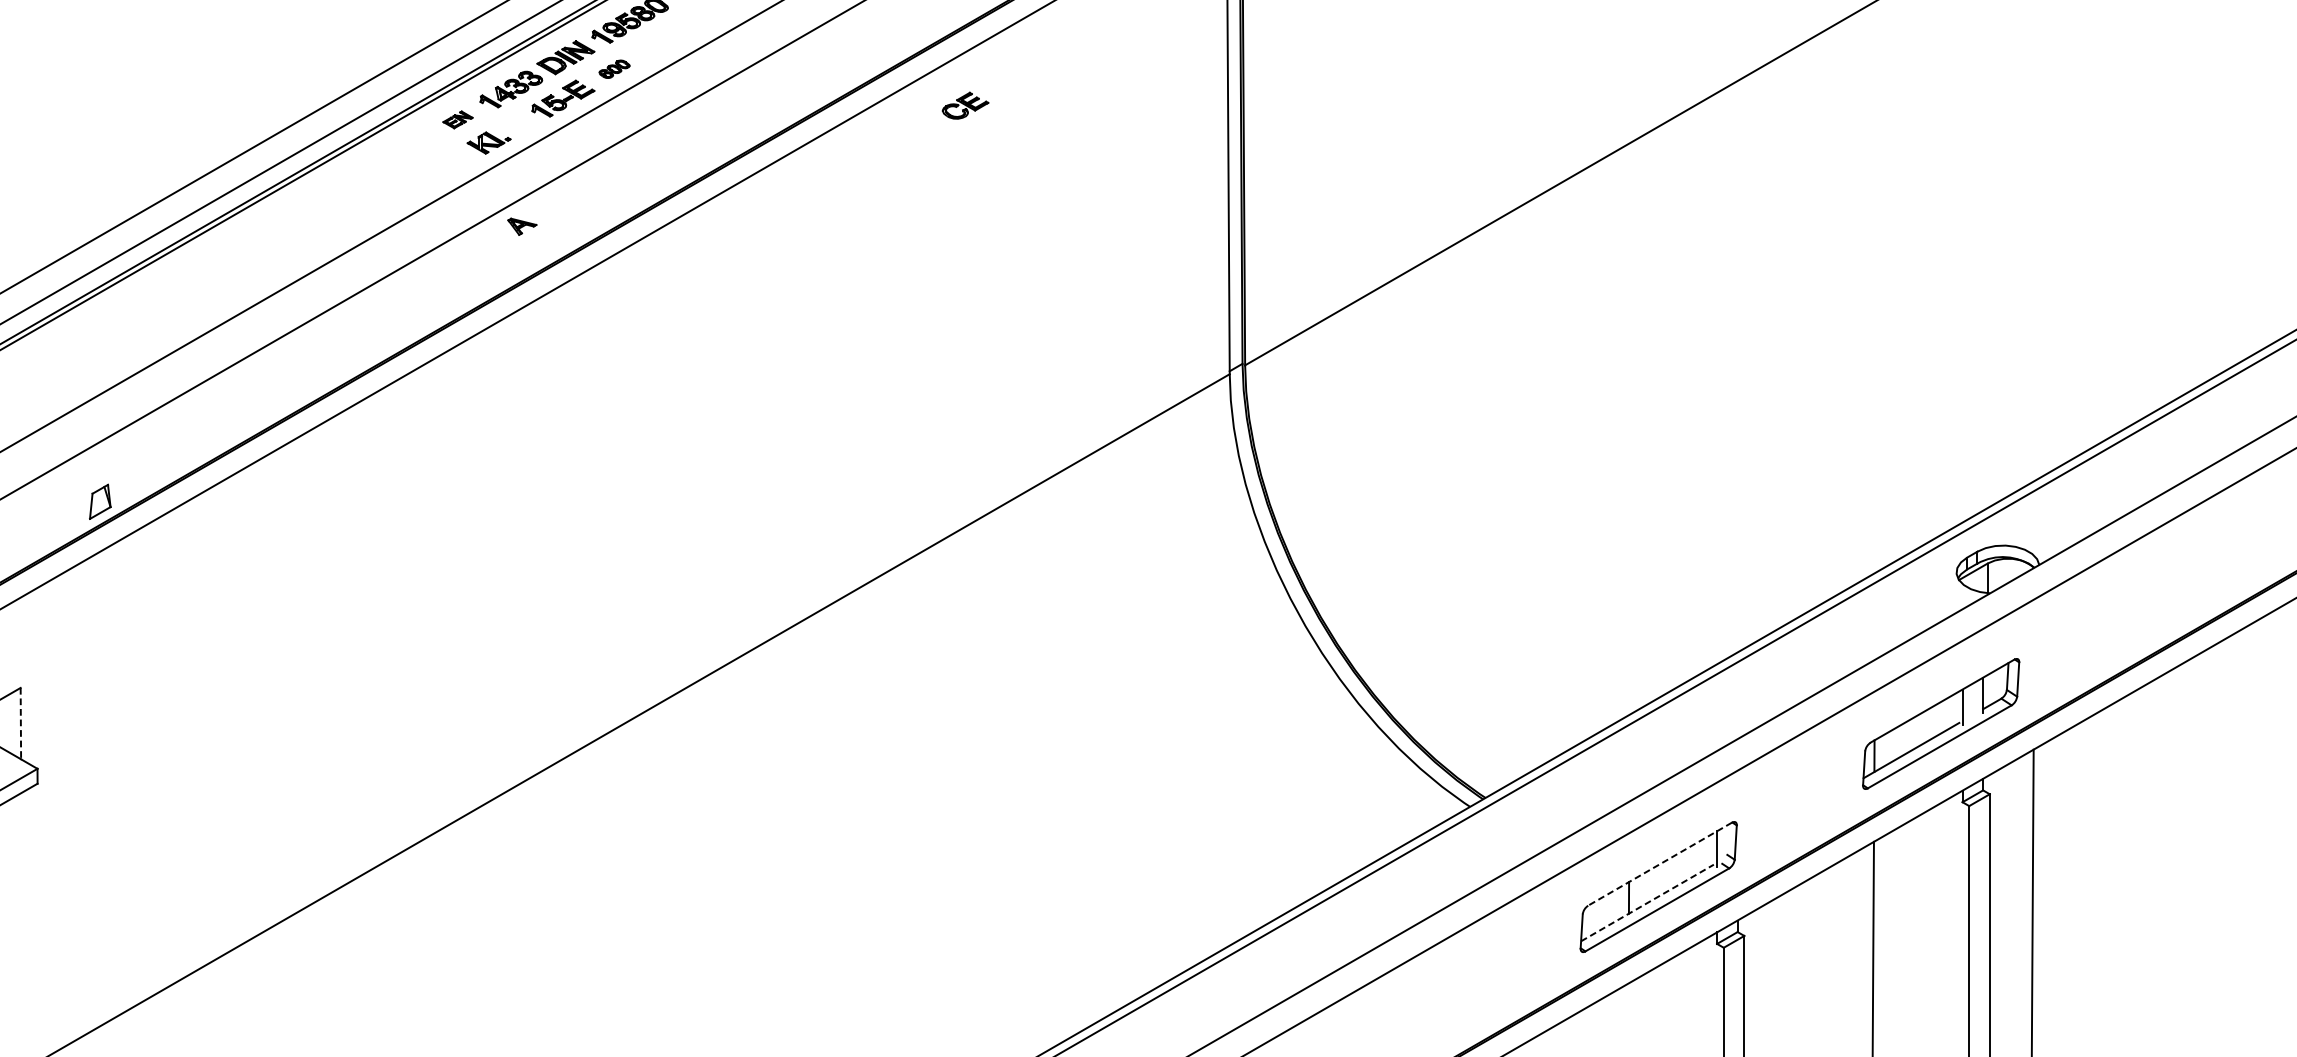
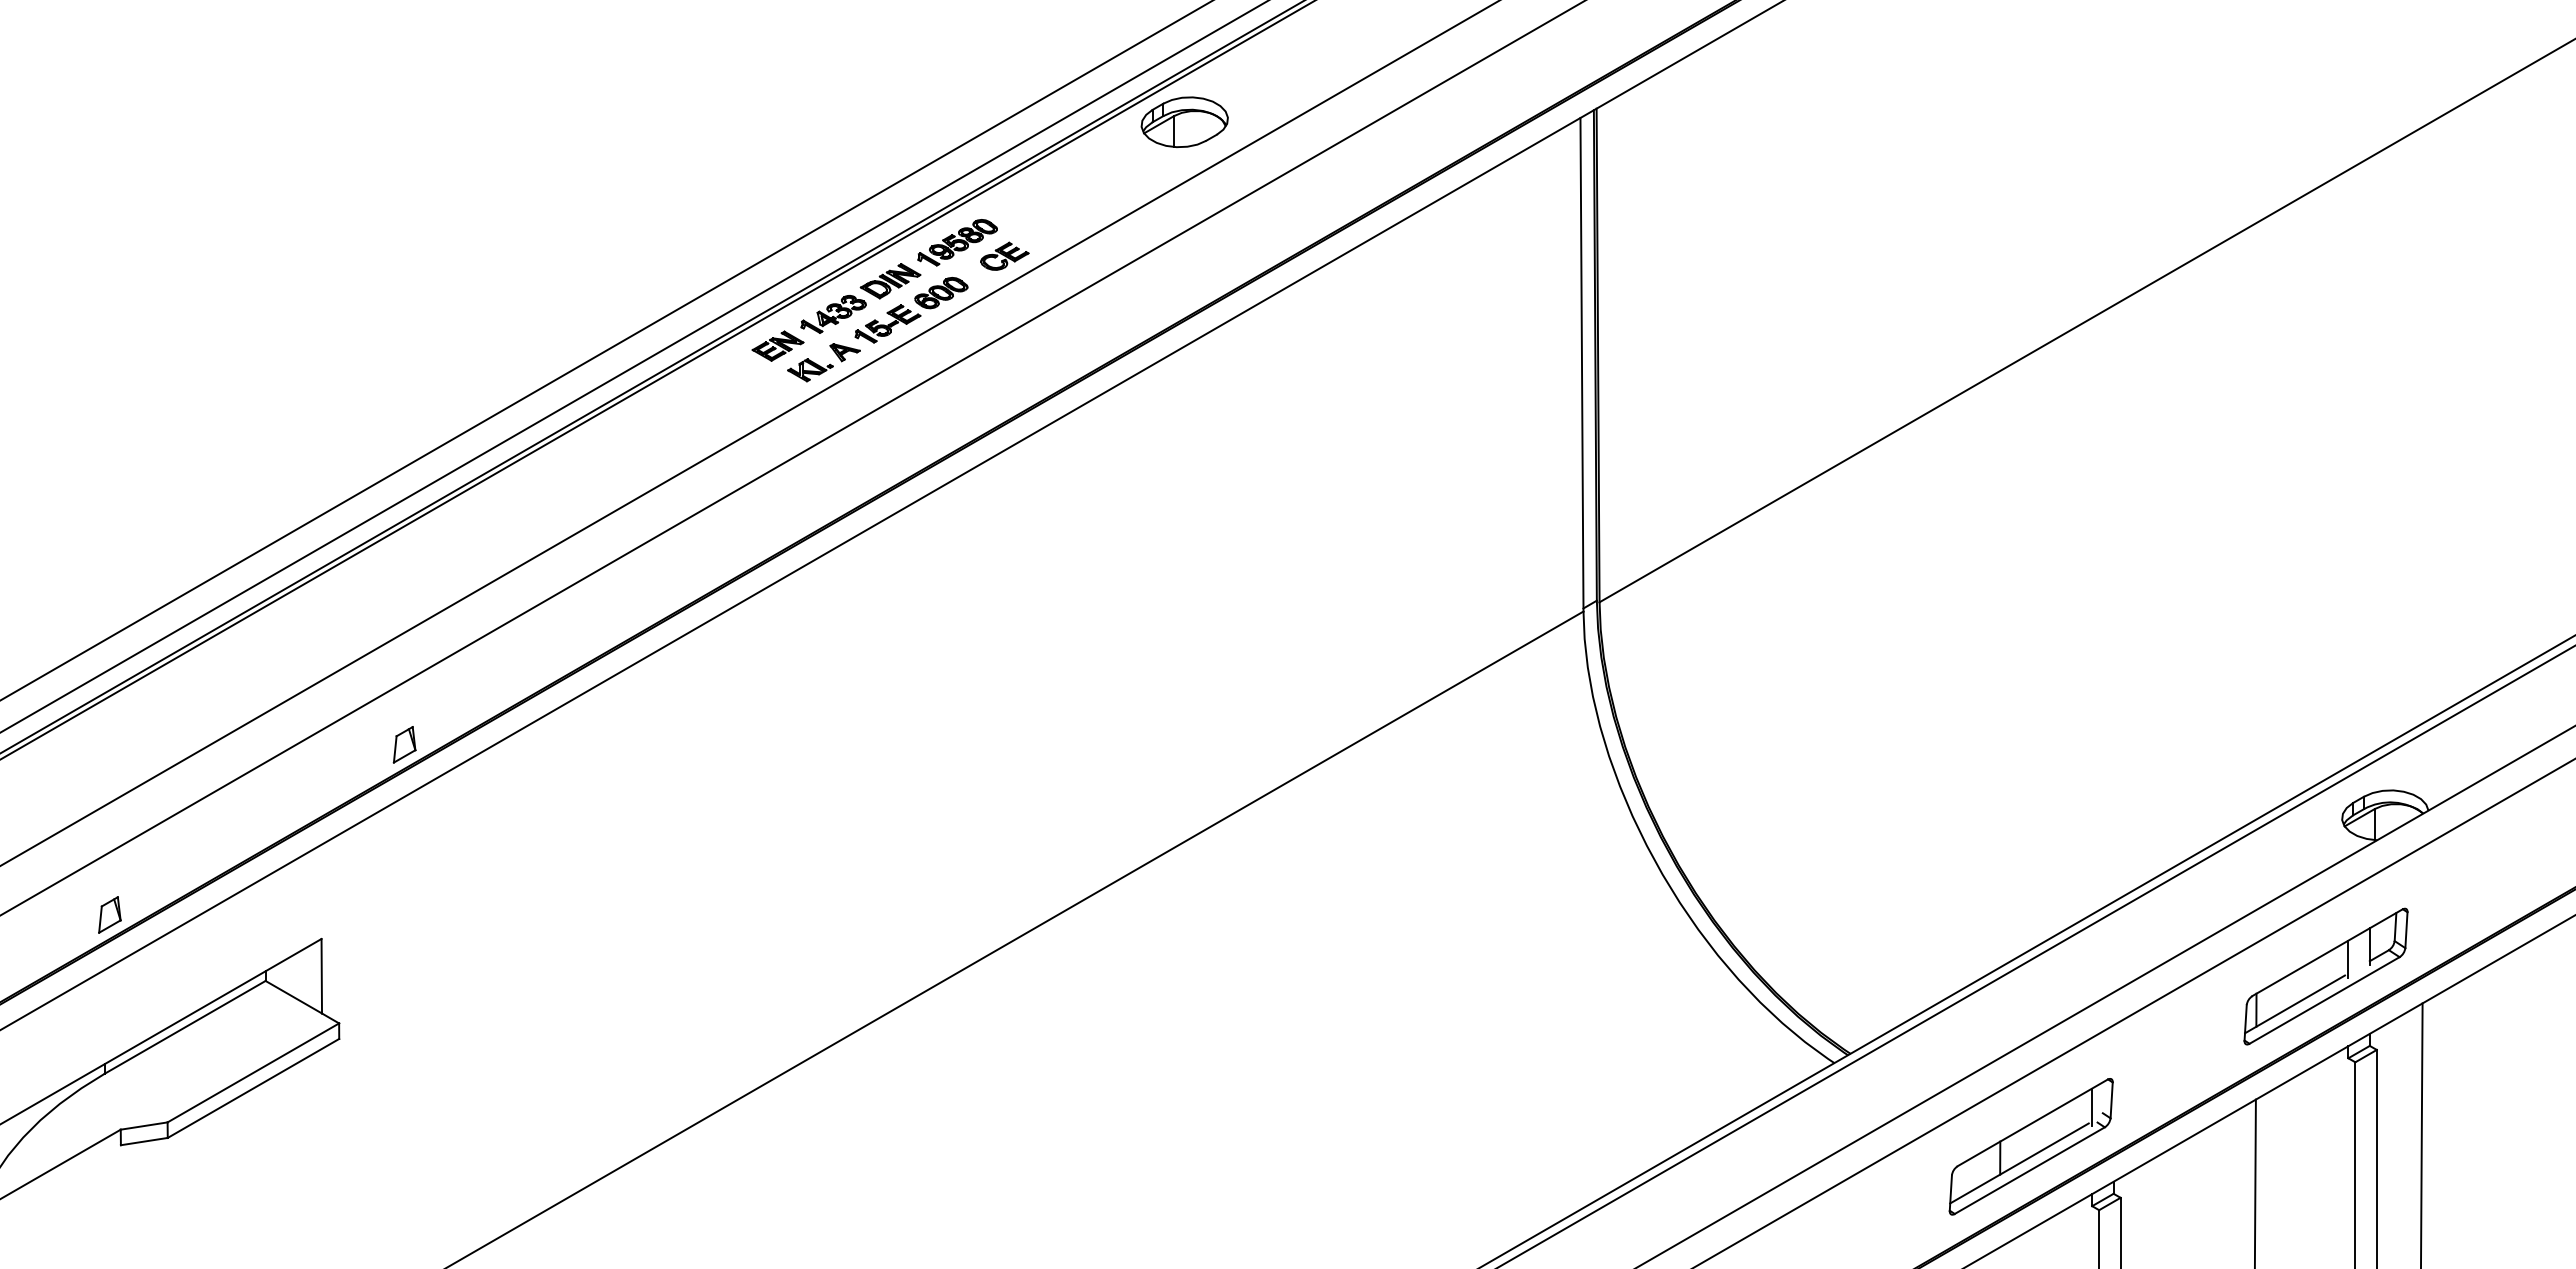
part: (614, 69) -> (941, 293), size x1.67
part: (965, 104) -> (1004, 255), moved
part: (457, 119) -> (777, 345), size x1.67
part: (521, 226) -> (844, 352), moved
line: (20, 723) -> (321, 976), dashed -> solid
line: (1659, 863) -> (2032, 1122), dashed -> solid
line: (1647, 903) -> (2019, 1163), dashed -> solid

